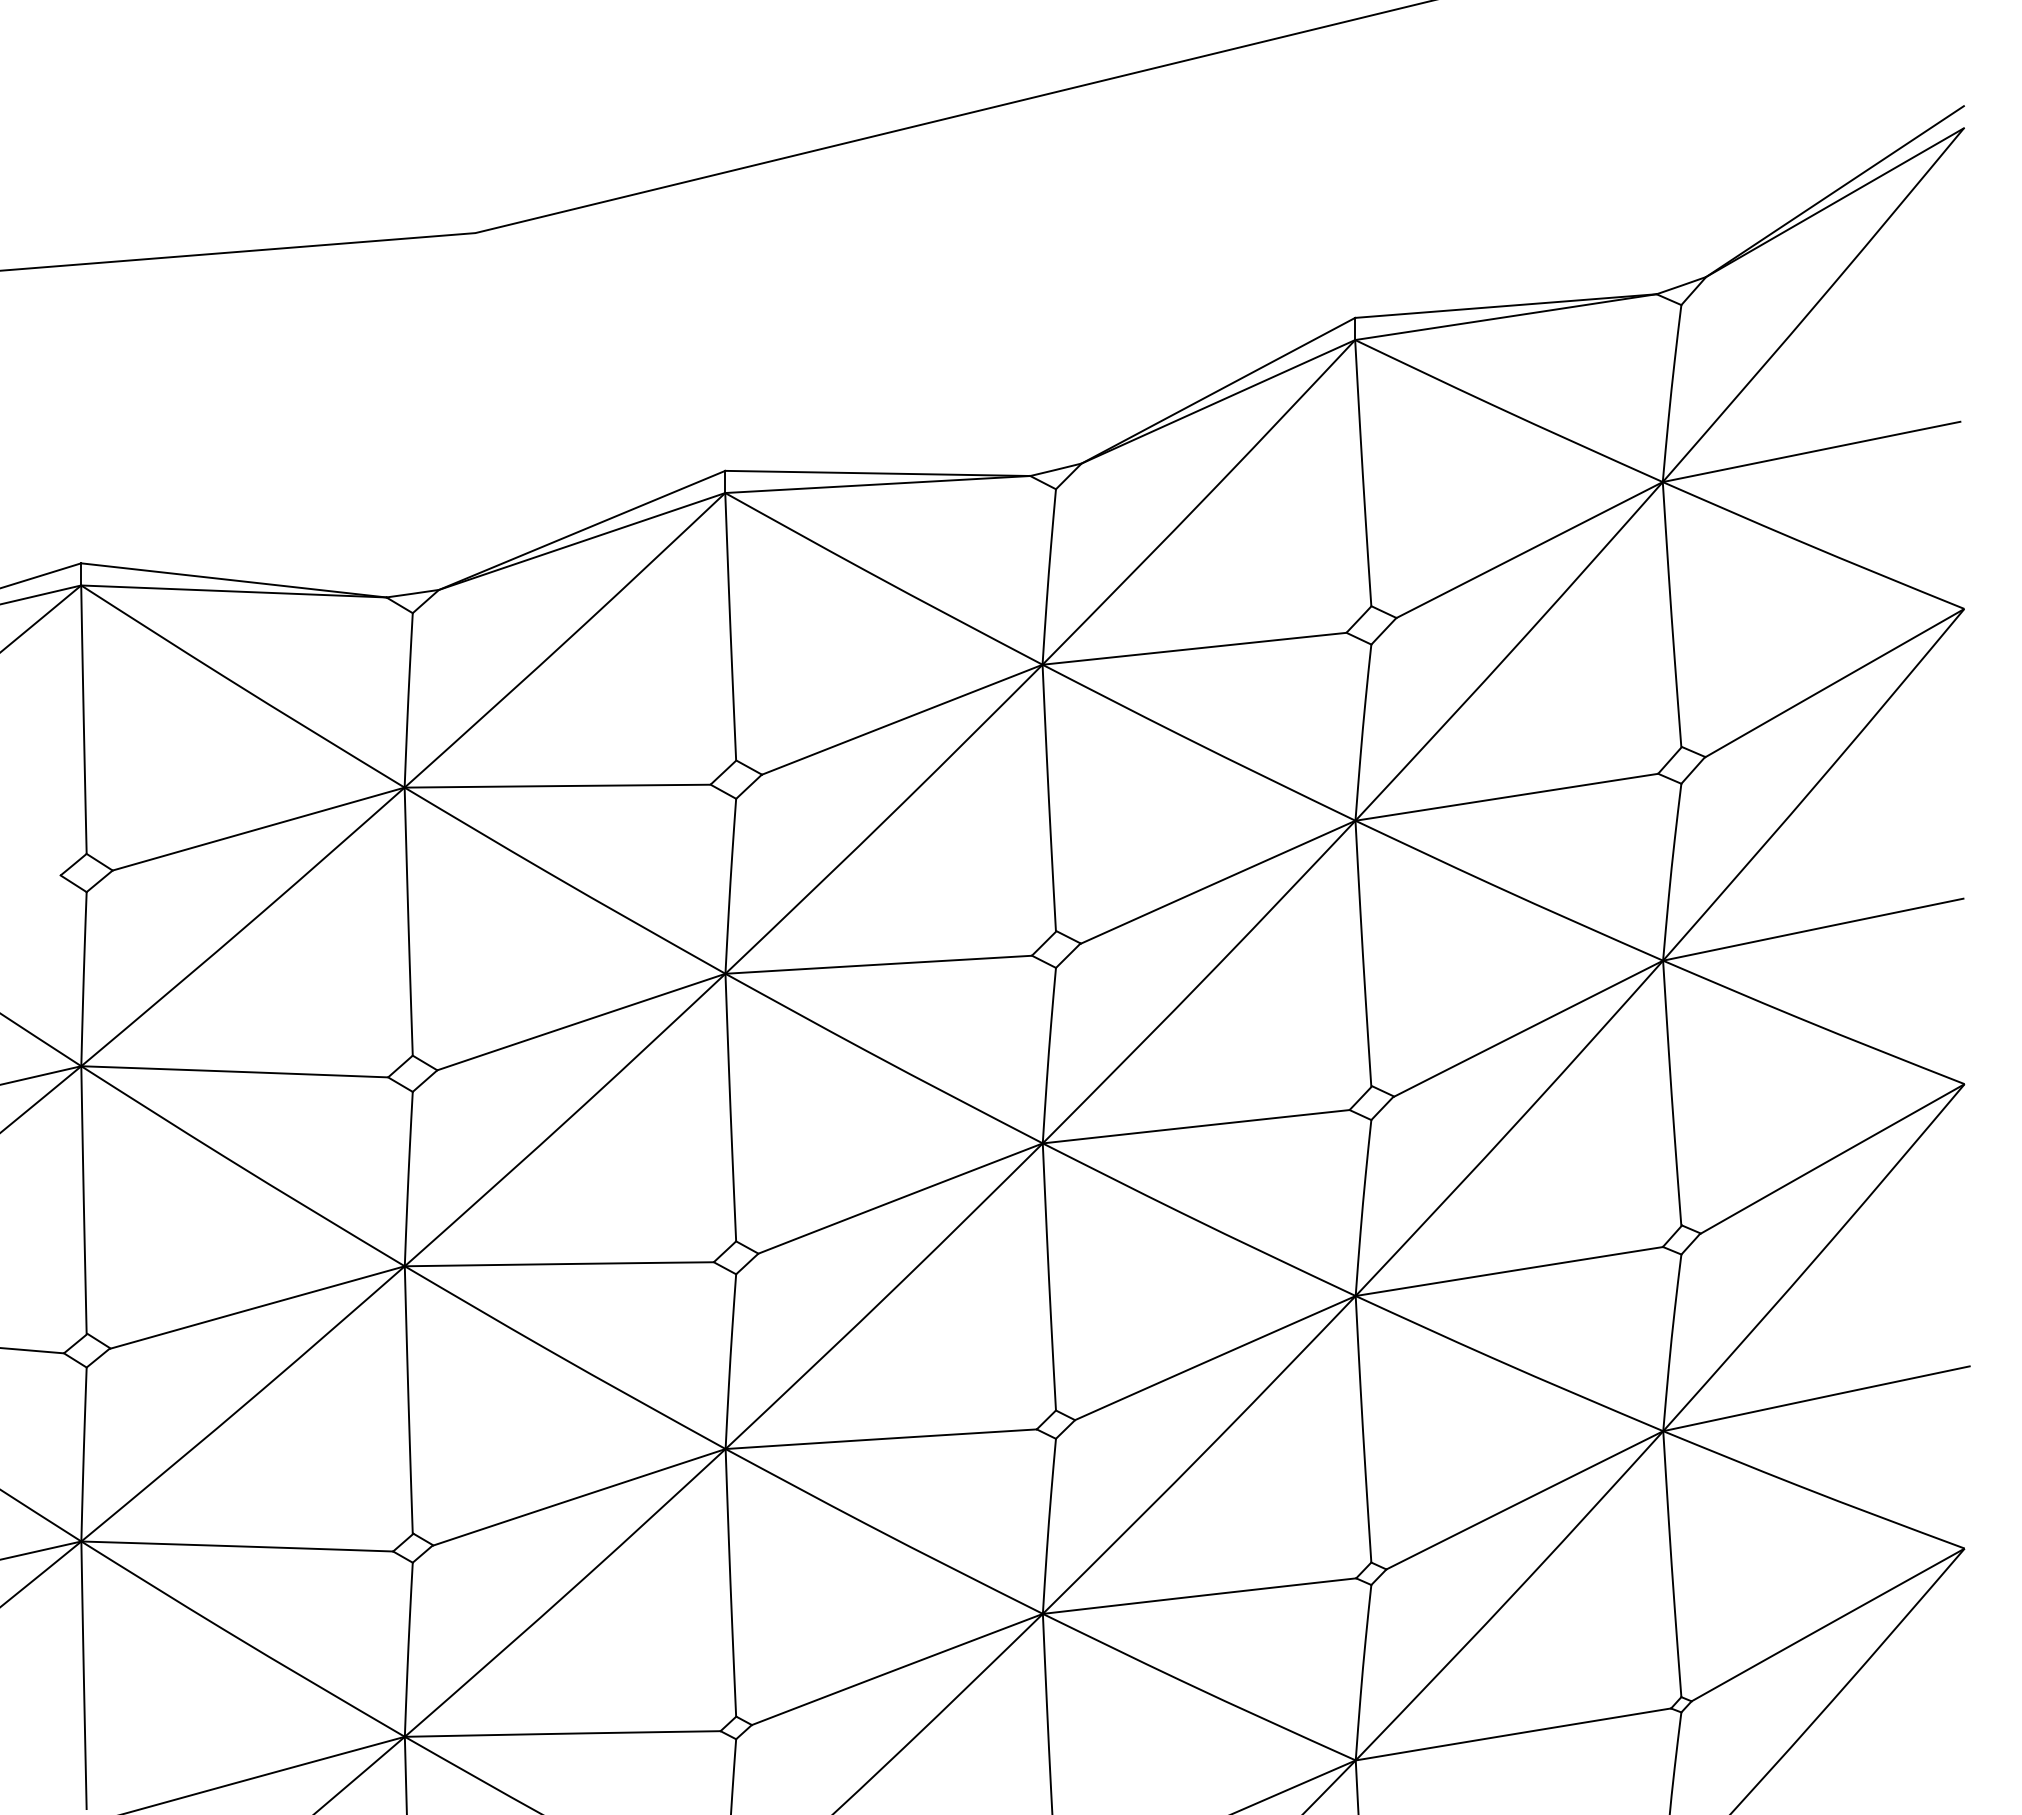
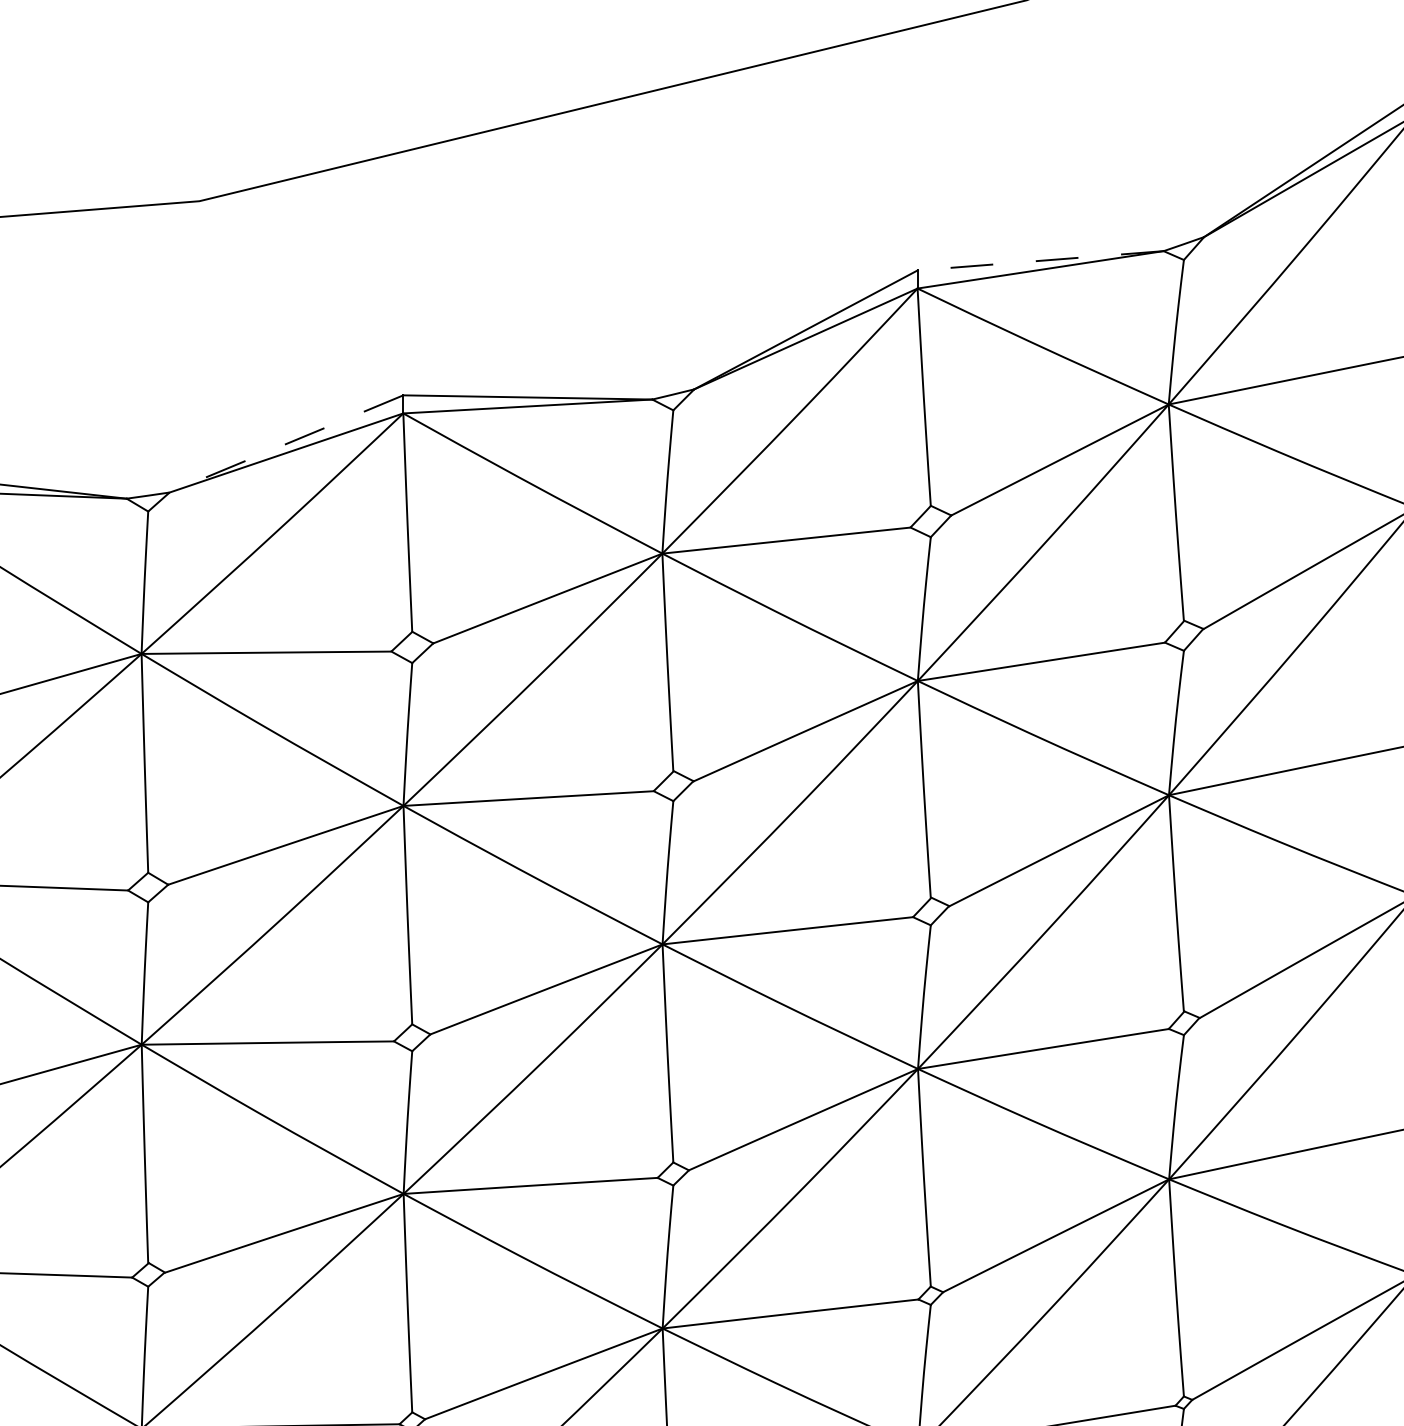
line: (1505, 306) -> (1040, 261), solid -> dashed
line: (581, 530) -> (285, 444), solid -> dashed

